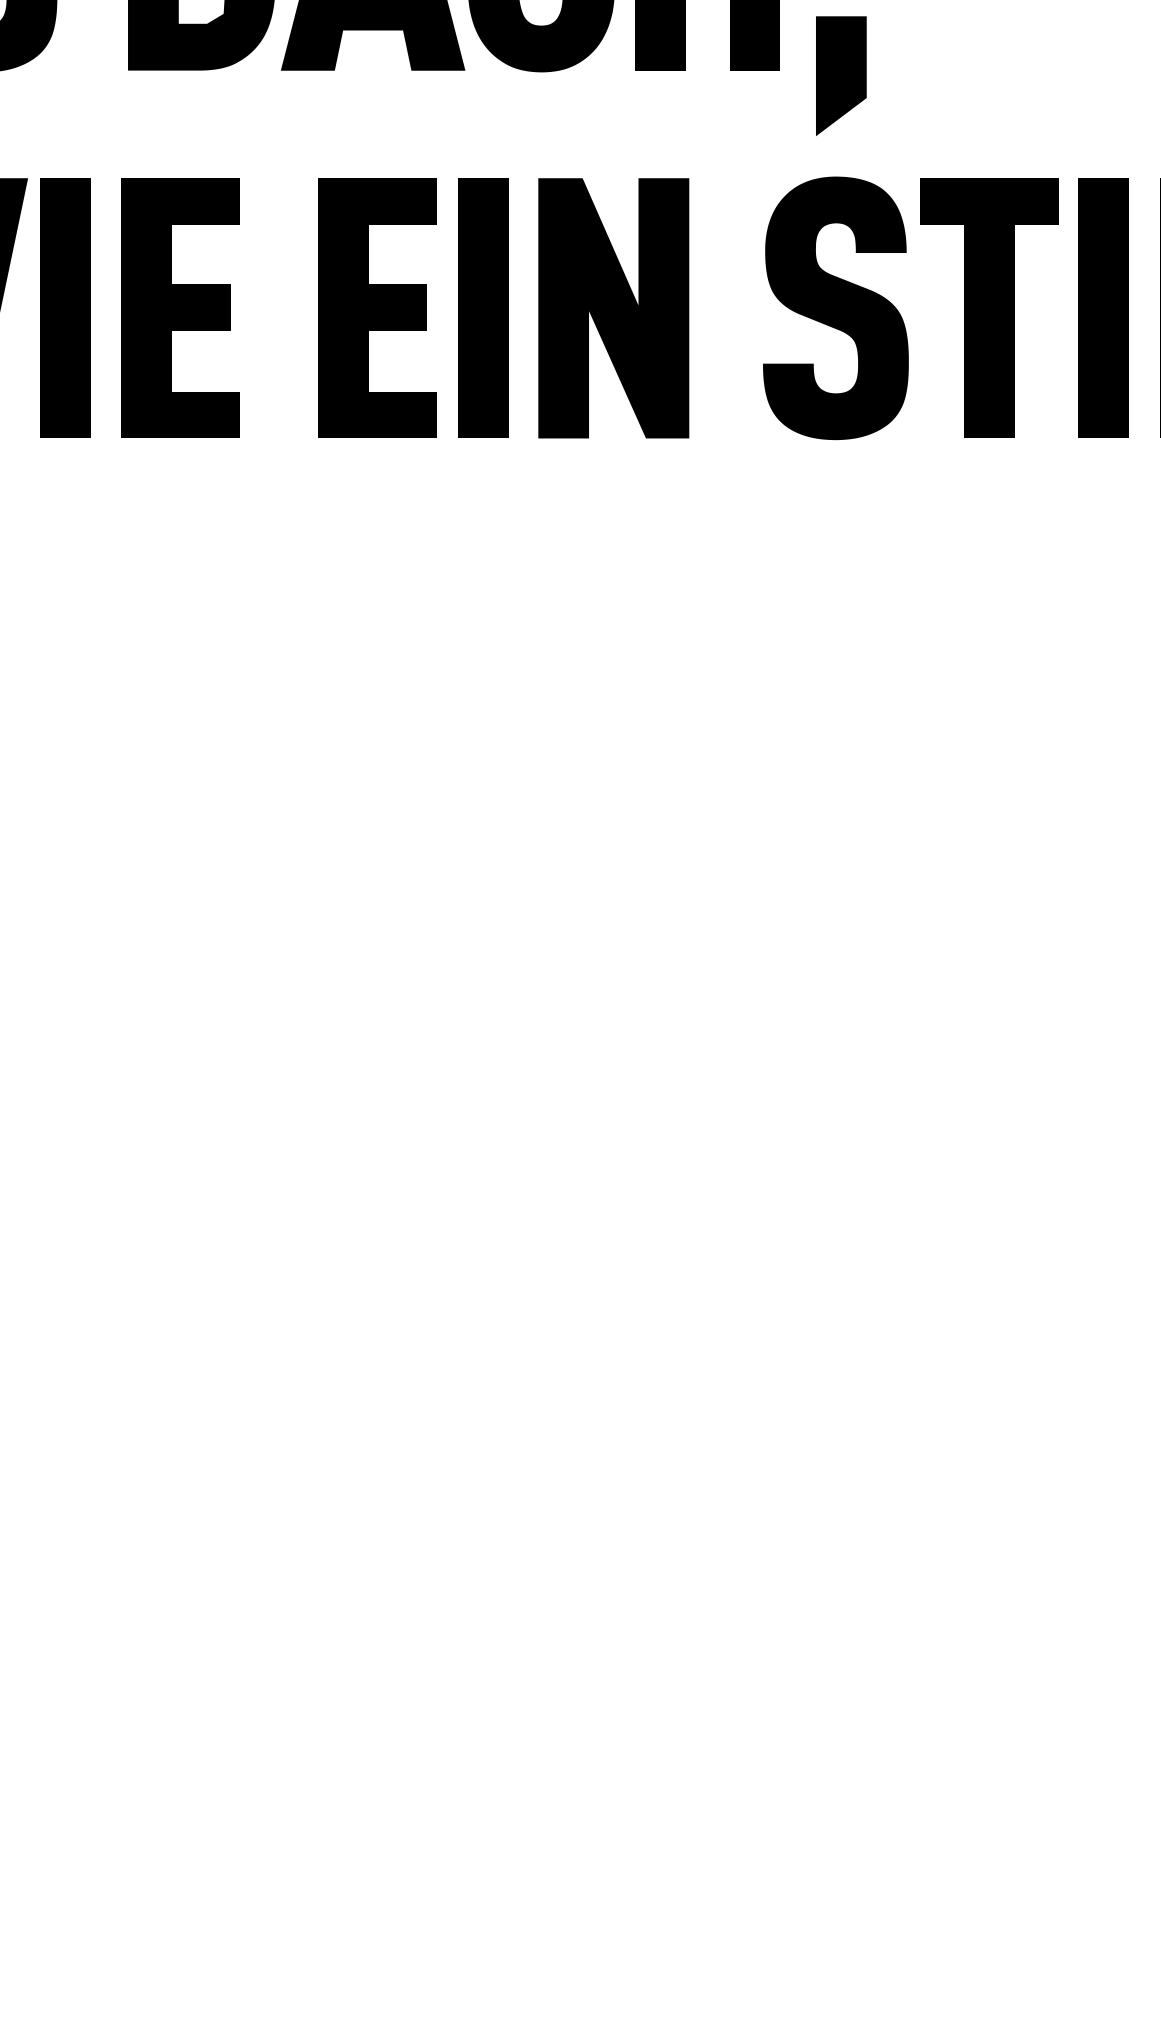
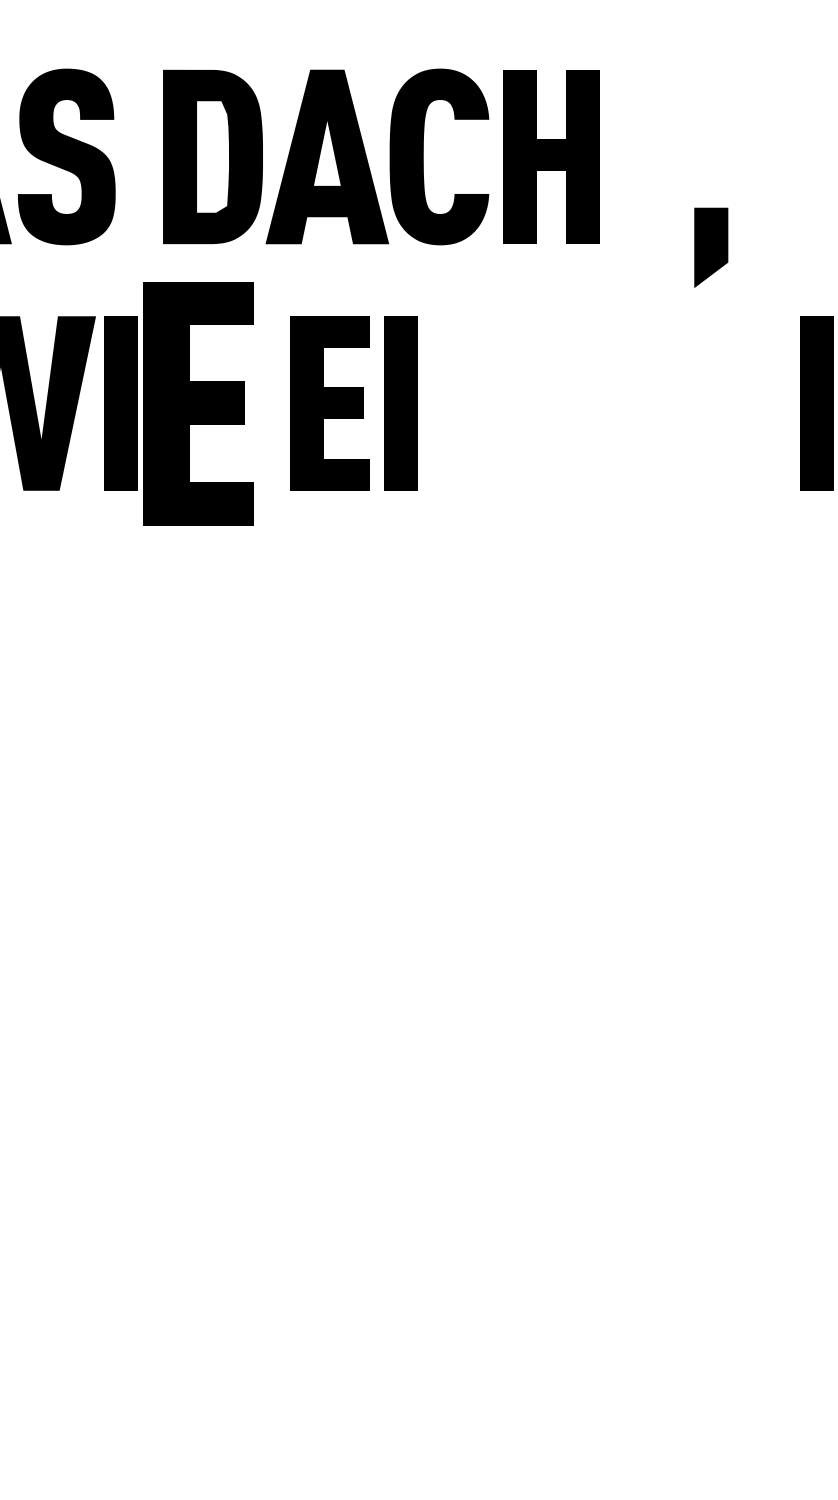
part: (841, 75) -> (711, 247), moved
part: (180, 308) -> (198, 403), size x1.4
part: (613, 308) -> (488, 403), removed
fill: (835, 308) -> (637, 403), removed
fill: (989, 308) -> (740, 403), removed

